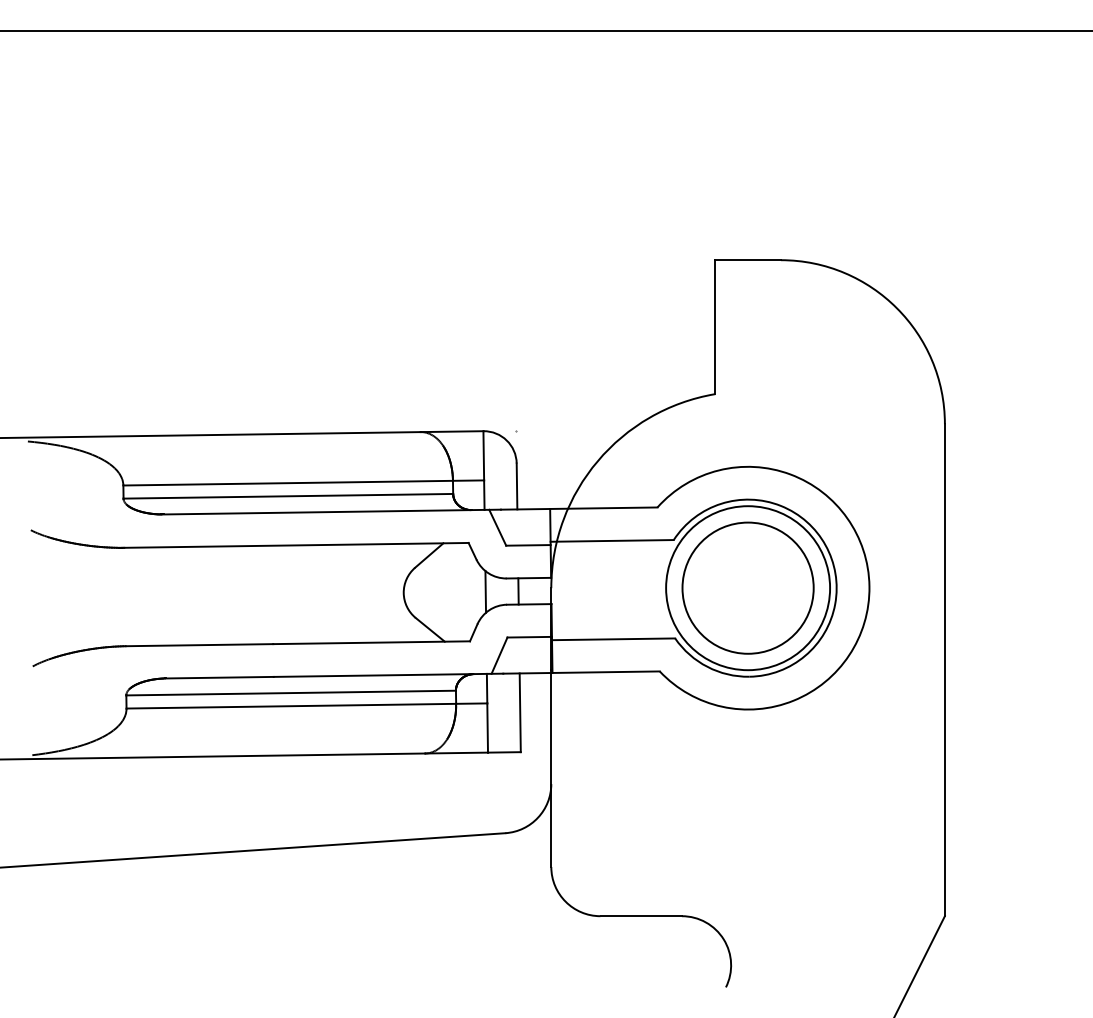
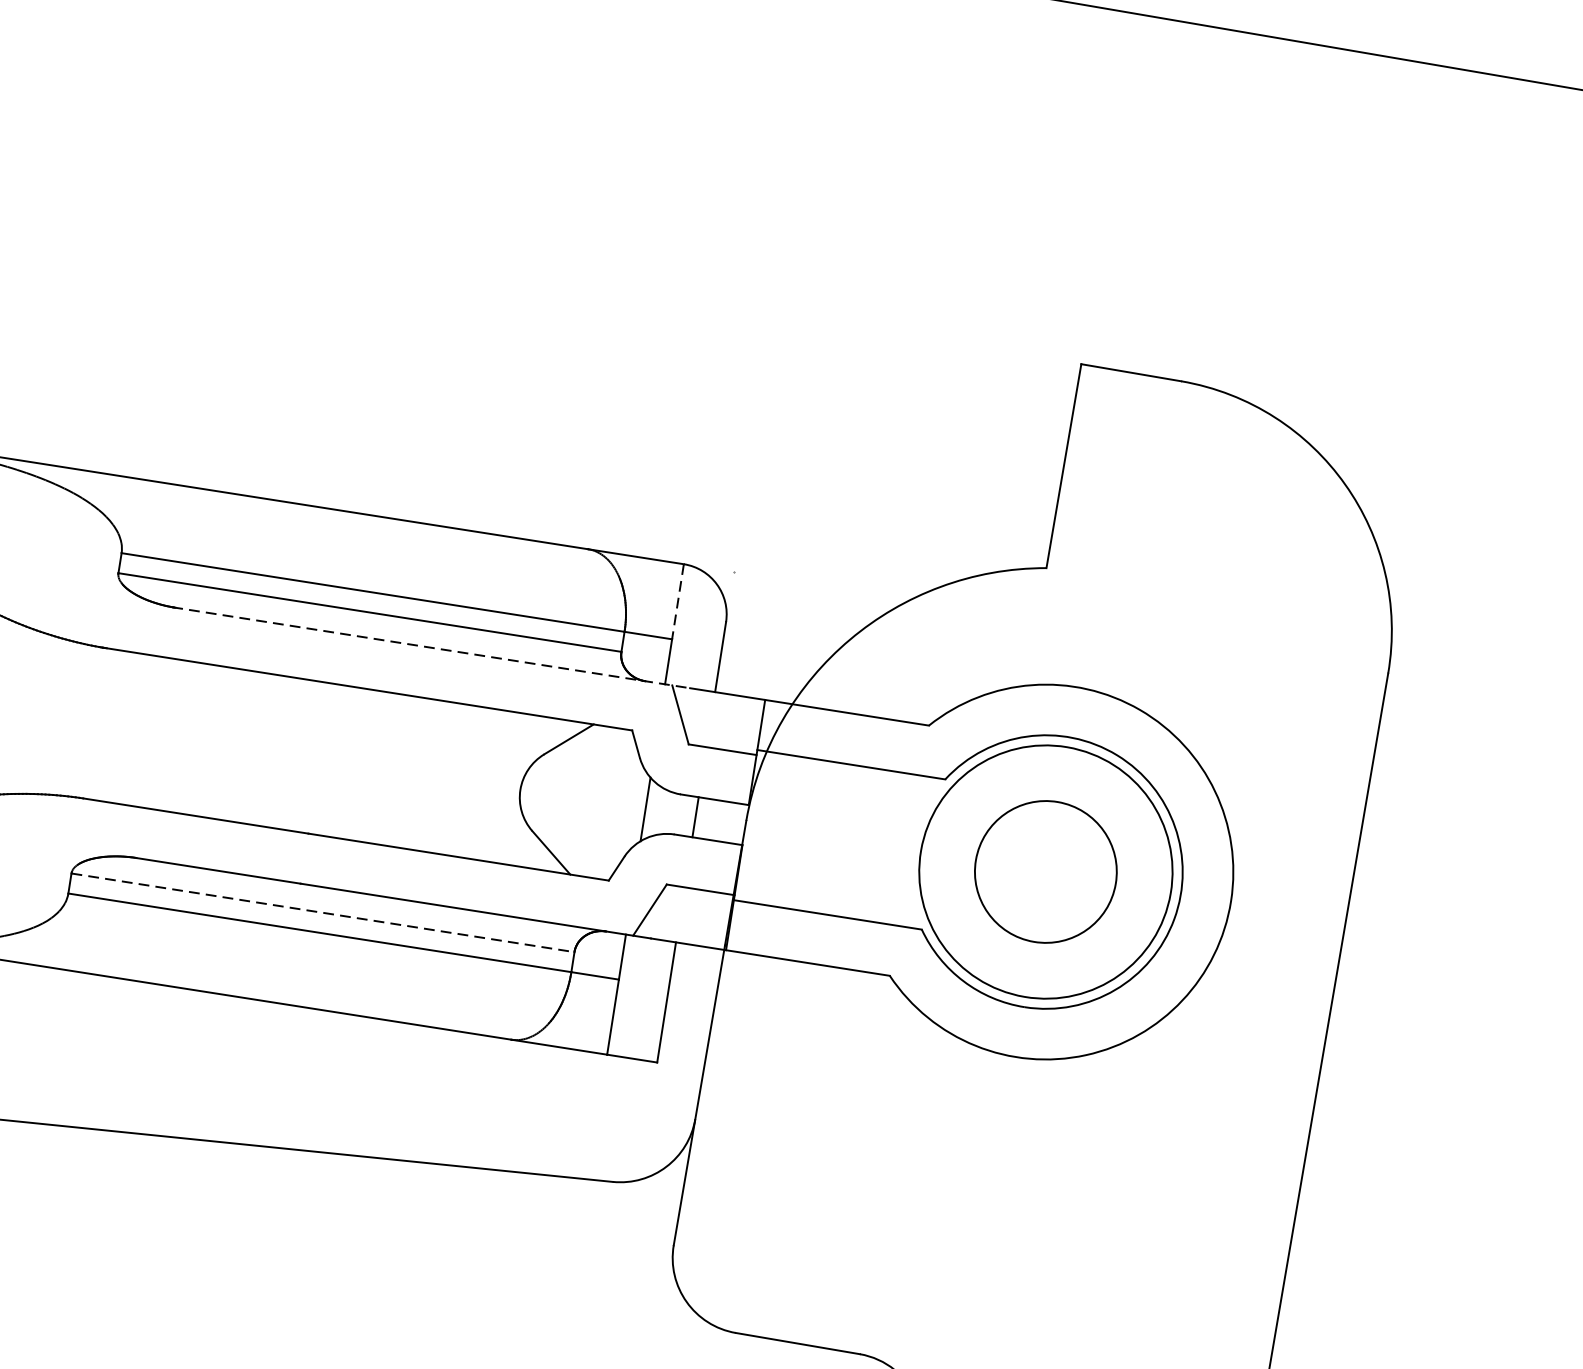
line: (483, 455) -> (677, 601), solid -> dashed
line: (331, 512) -> (431, 648), solid -> dashed
circle: (747, 587) -> (1045, 870), size x0.7
line: (291, 693) -> (323, 913), solid -> dashed

